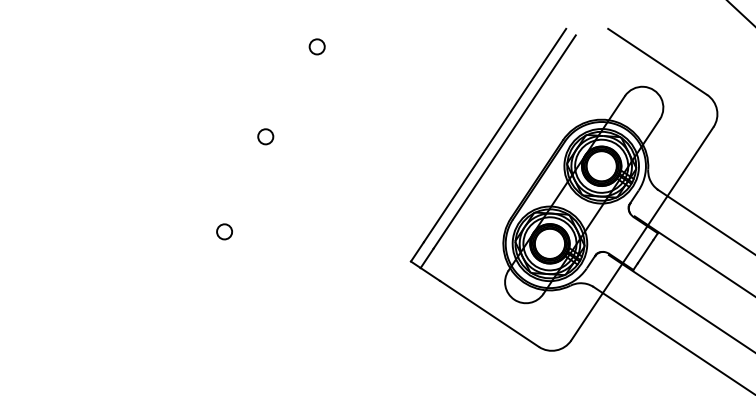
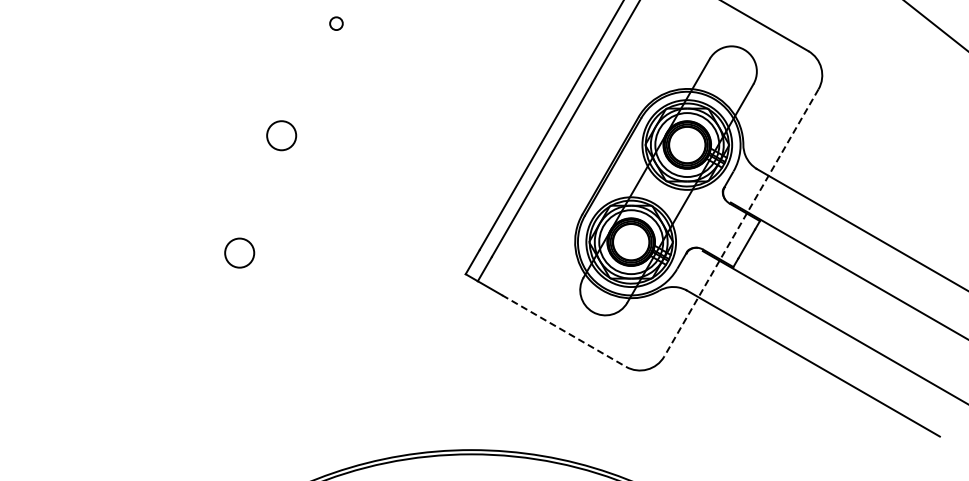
circle: (317, 46) -> (336, 23), size x0.7
circle: (265, 136) -> (281, 135), size x1.6
circle: (224, 231) -> (239, 252), size x1.6
line: (642, 234) -> (741, 223), solid -> dashed
line: (489, 314) -> (564, 331), solid -> dashed

